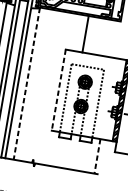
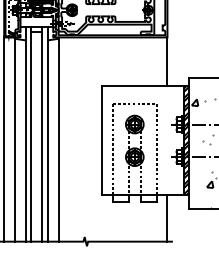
line: (85, 33) -> (167, 61), moved
line: (27, 83) -> (59, 139), dashed -> solid
line: (58, 90) -> (102, 141), dashed -> solid
line: (97, 156) -> (167, 218), dashed -> solid

